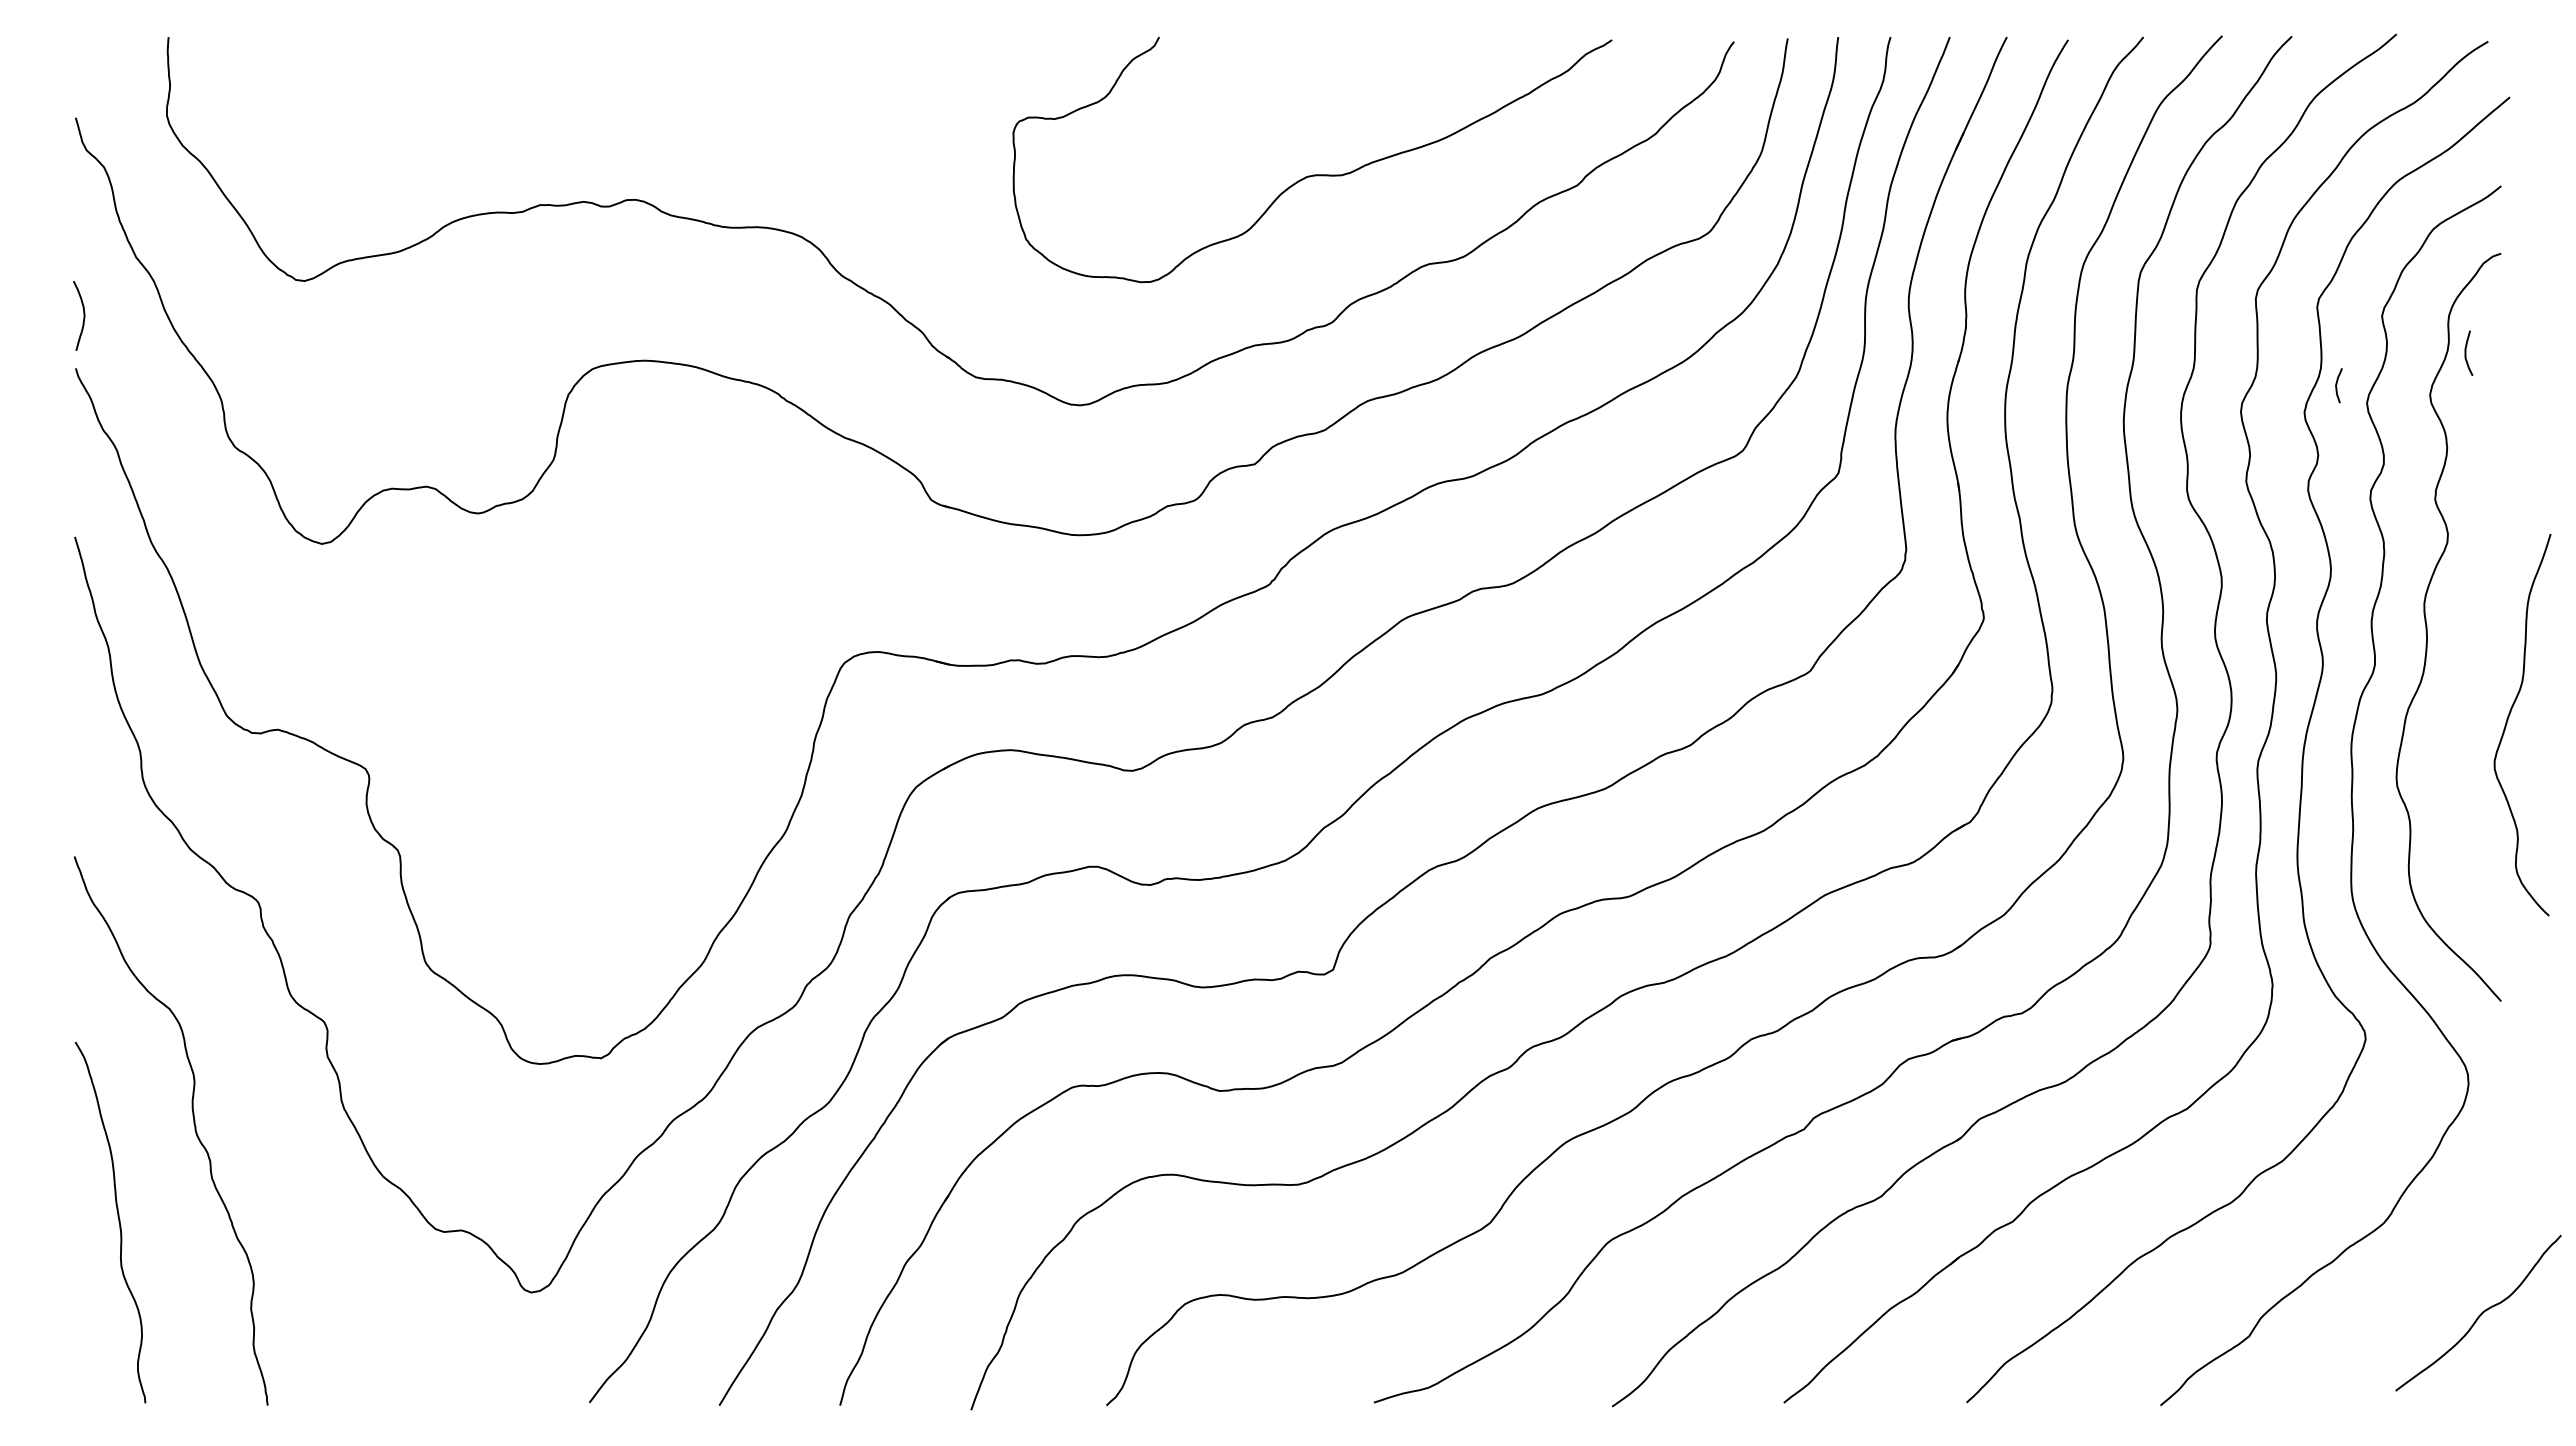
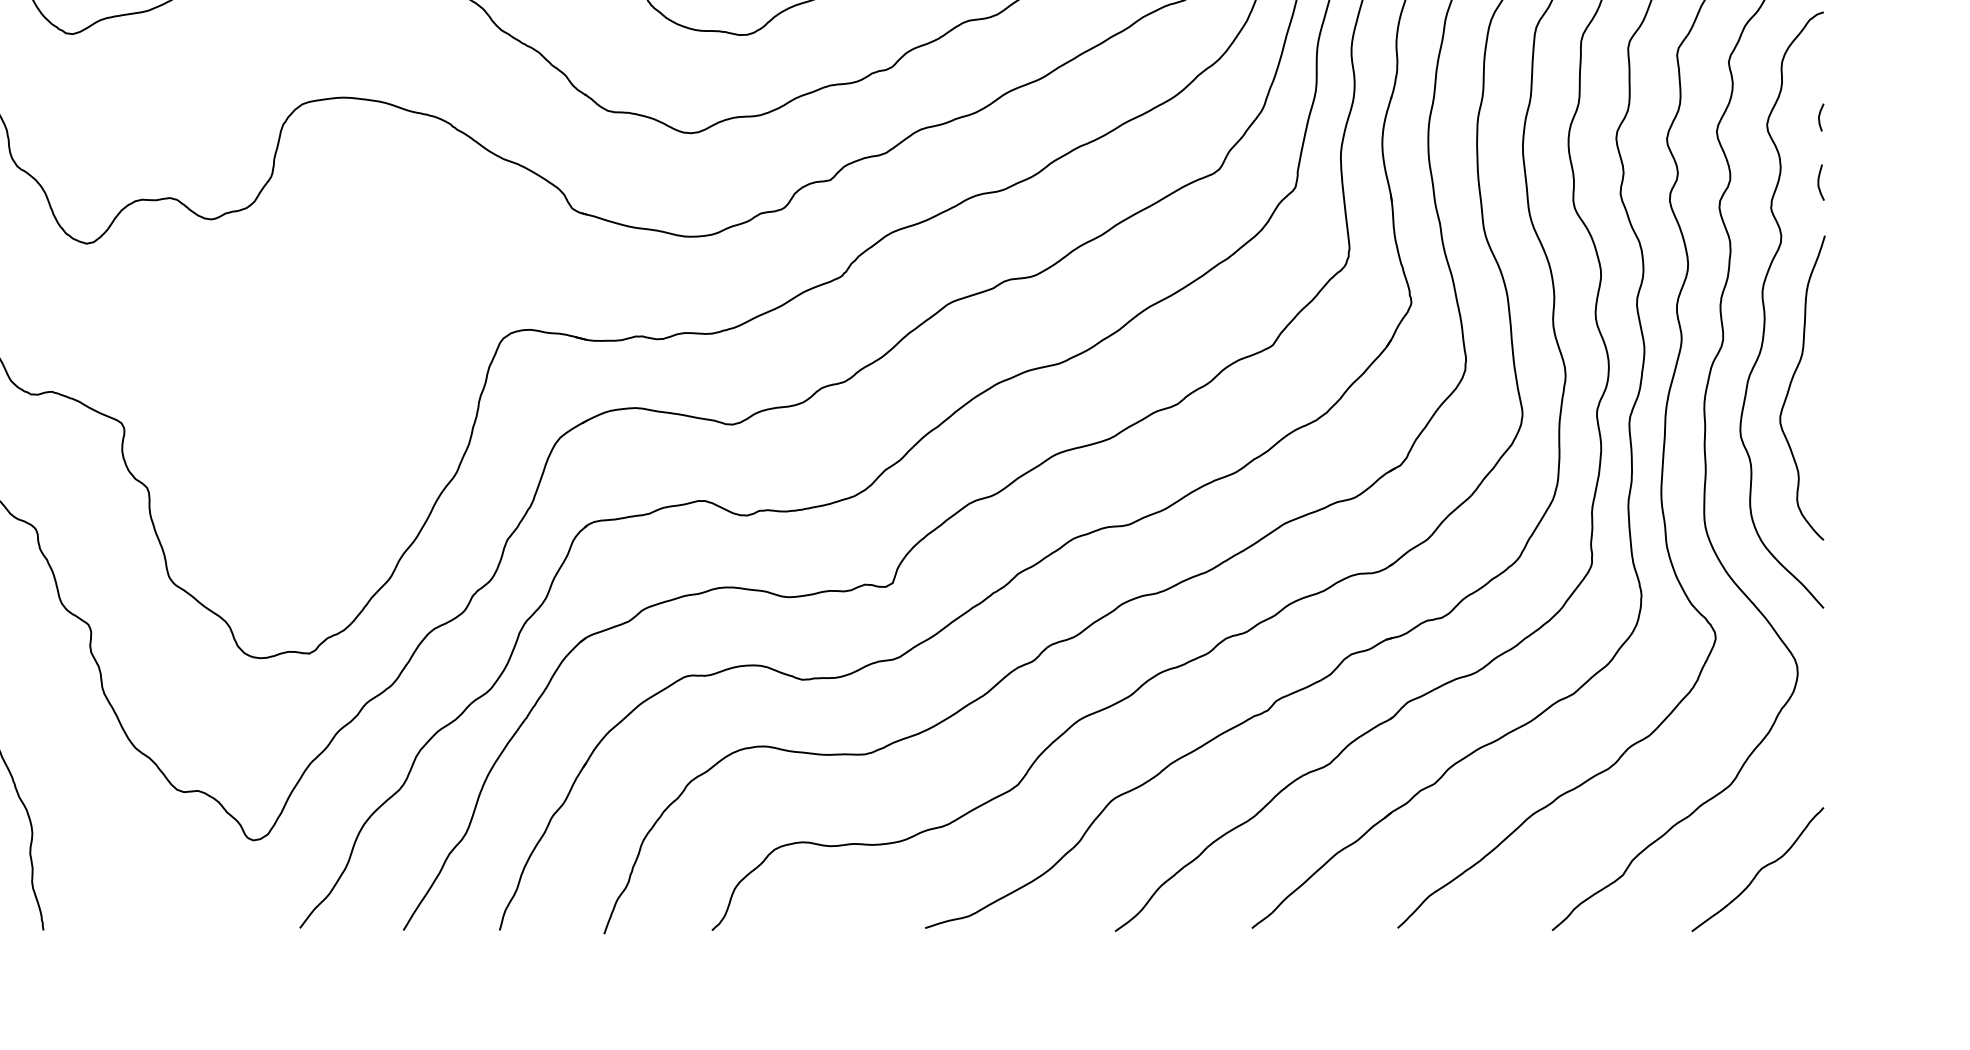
curve: (2466, 352) -> (1819, 181), moved
curve: (2337, 384) -> (1820, 116), moved
curve: (2508, 720) -> (1791, 384), moved
curve: (2479, 1314) -> (1758, 870), moved

